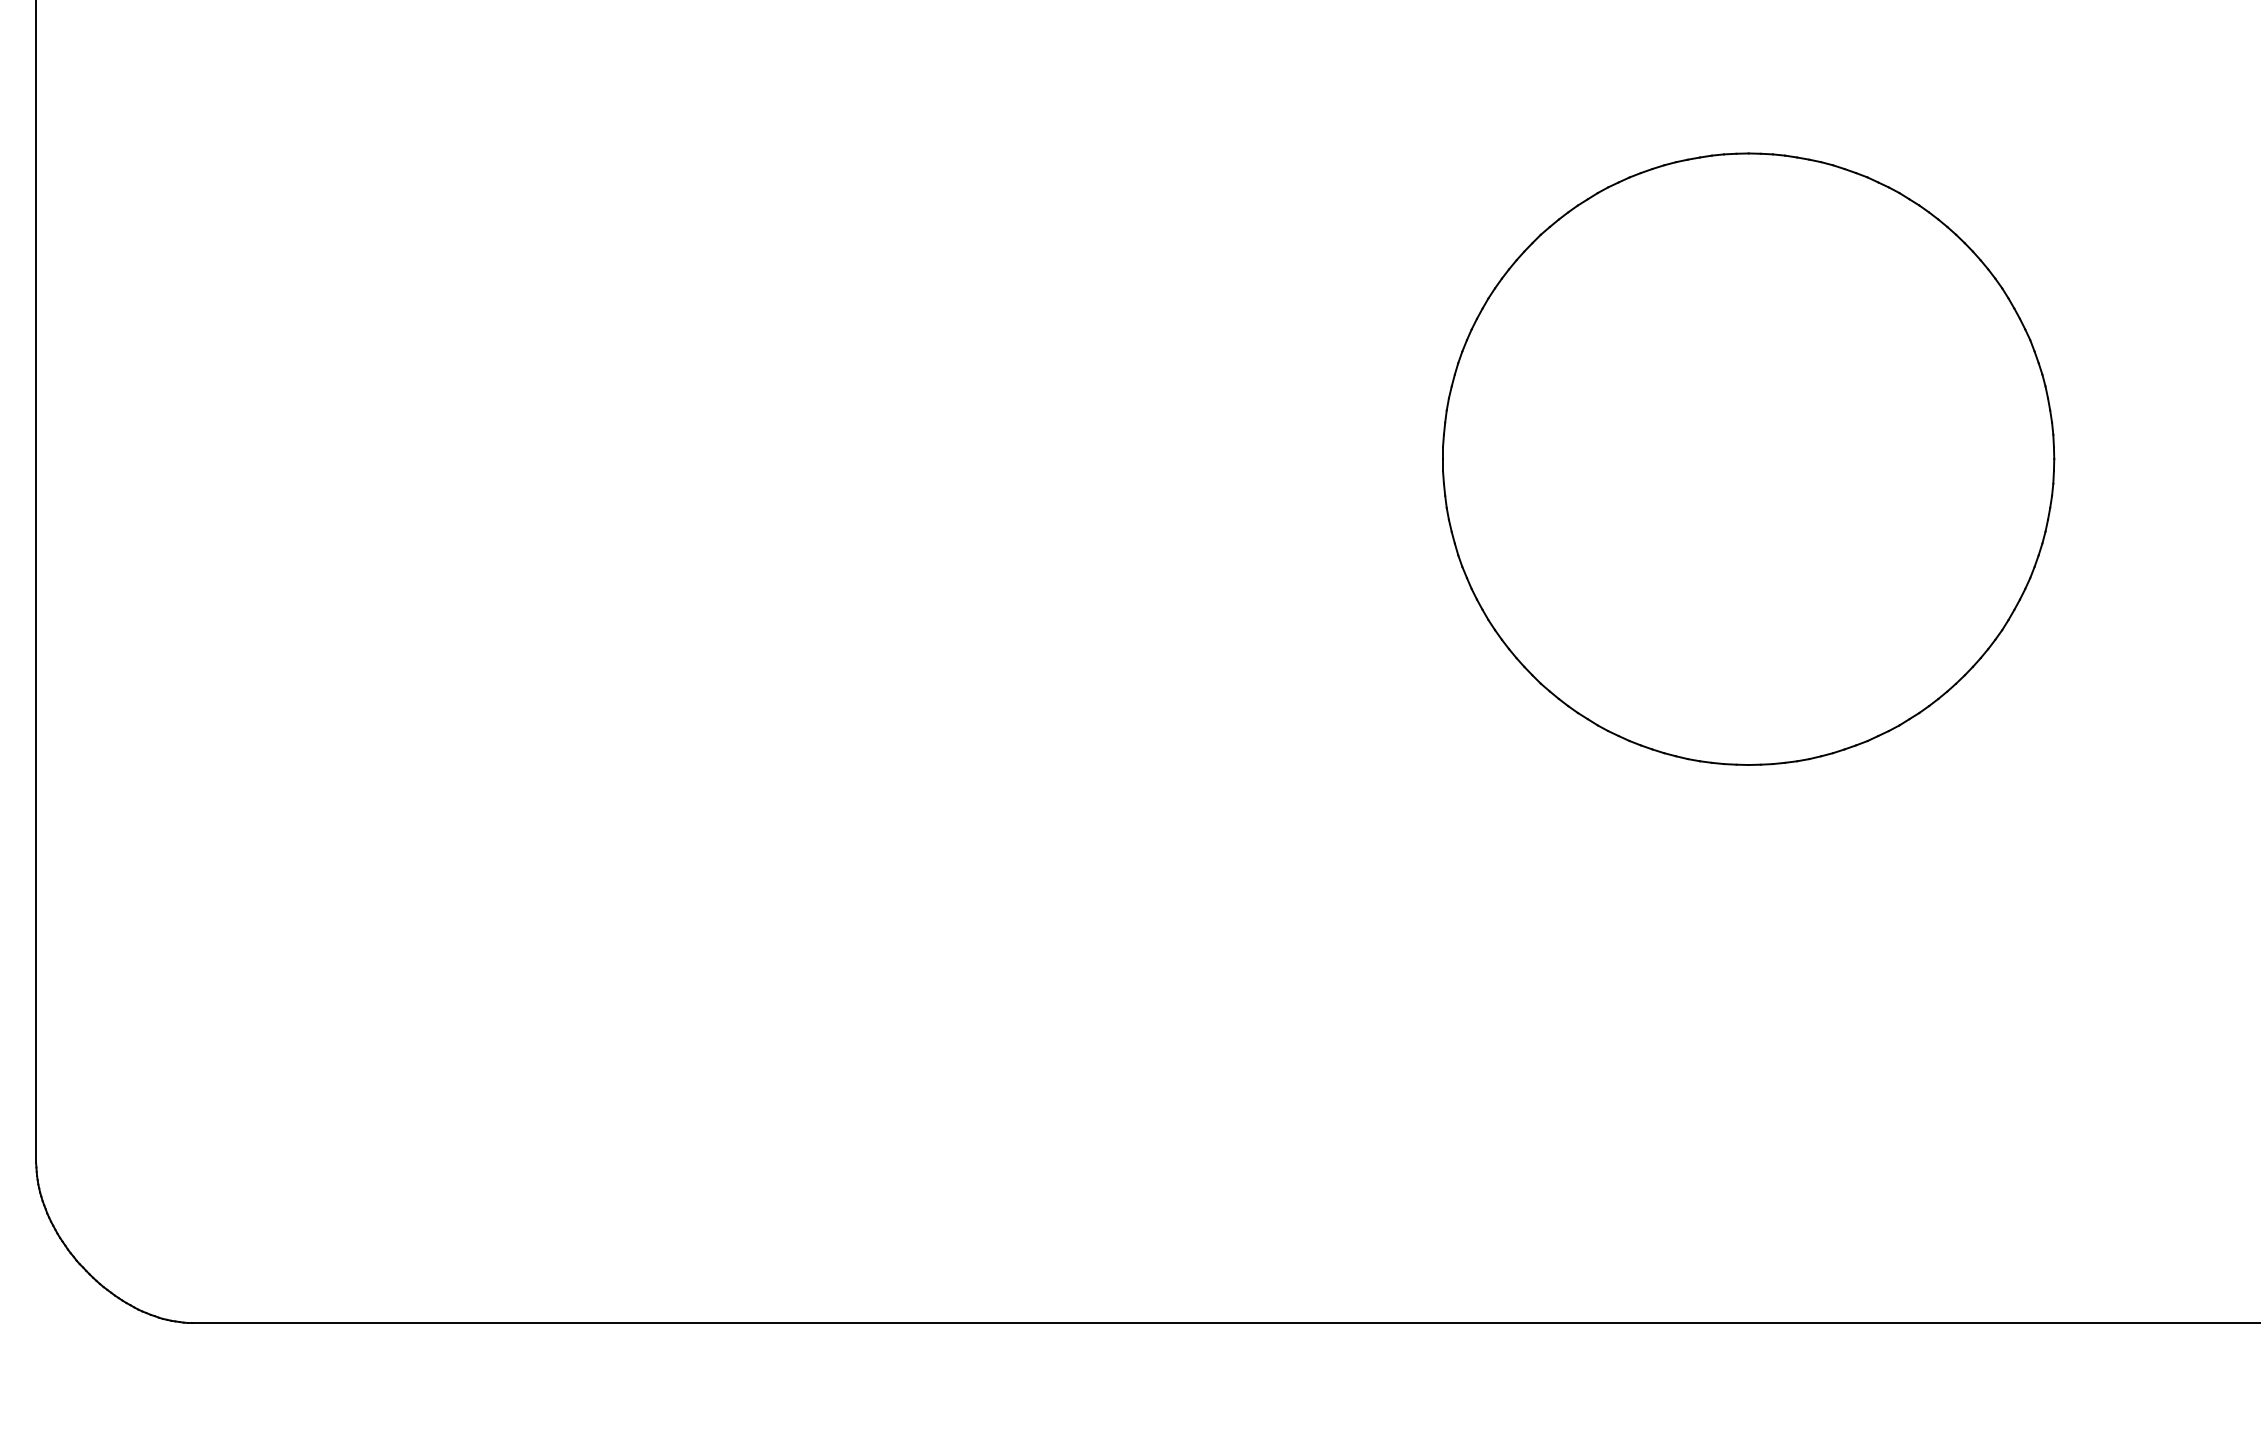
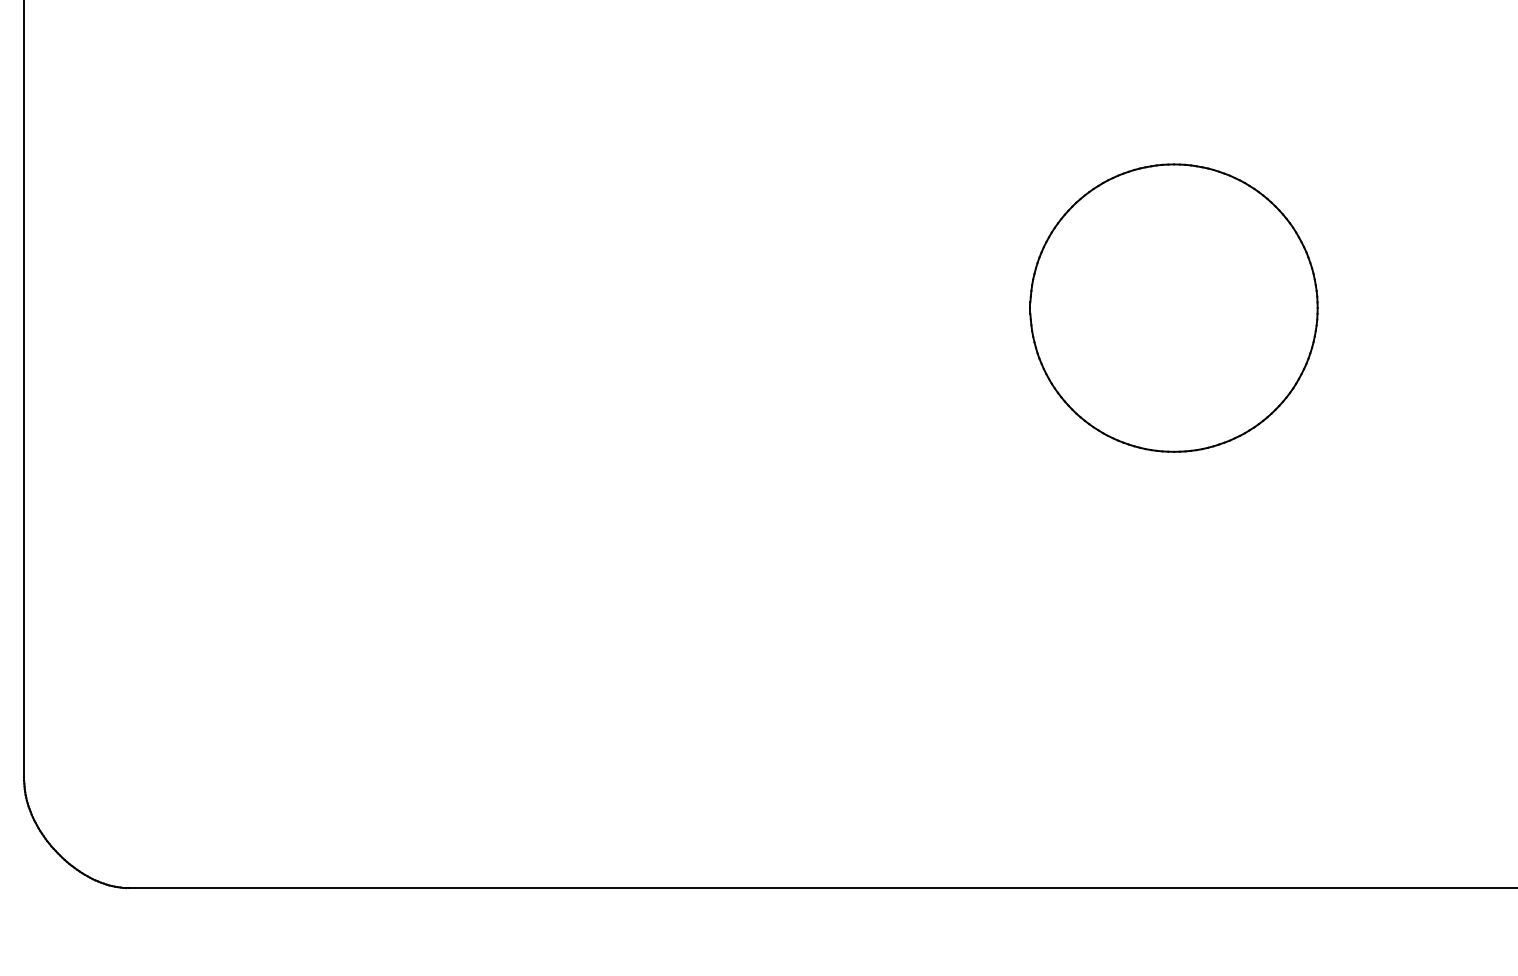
part: (1747, 458) -> (1173, 307), size x0.7

